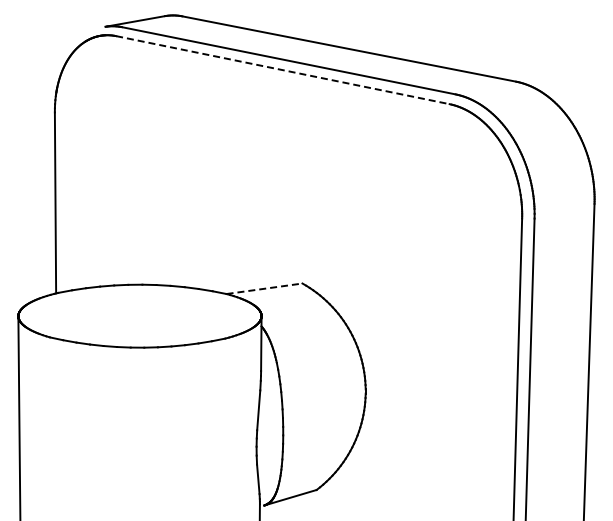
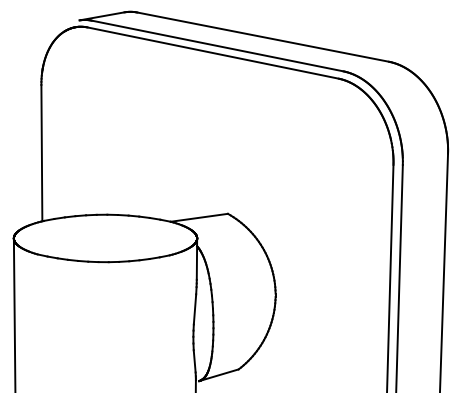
line: (283, 70) -> (213, 53), dashed -> solid
line: (265, 288) -> (200, 217), dashed -> solid

